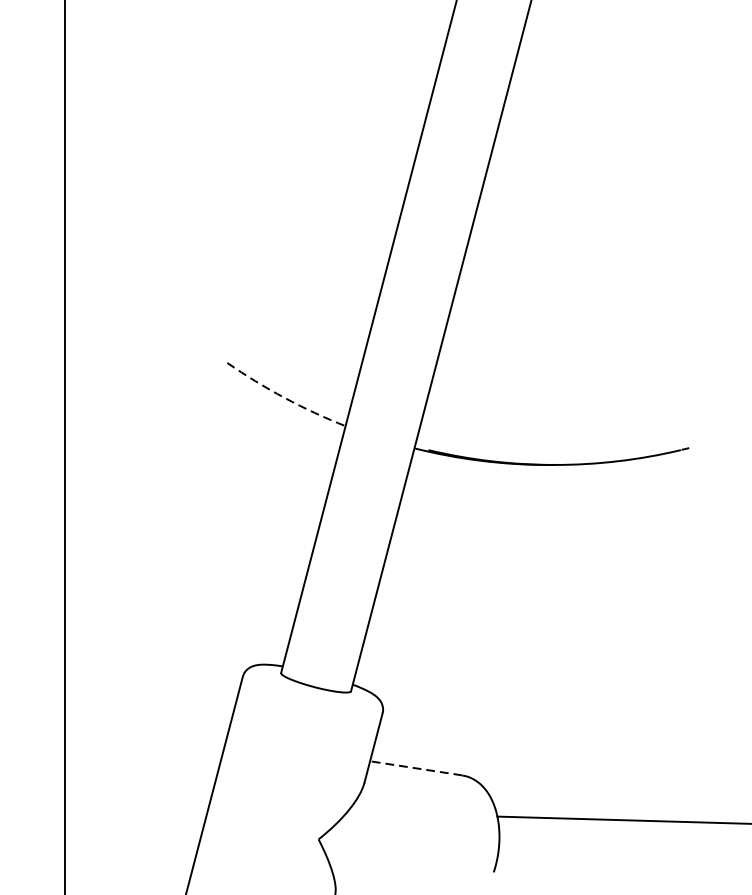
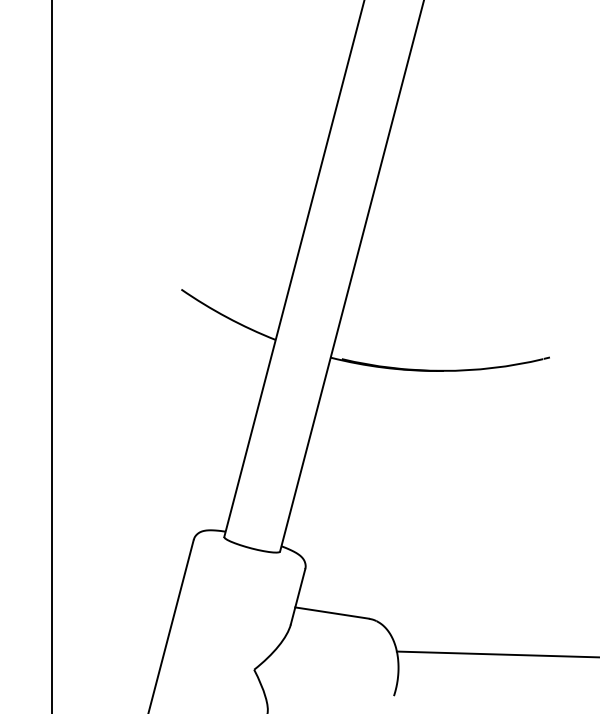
arc: (285, 398) -> (227, 317), dashed -> solid
line: (415, 767) -> (331, 612), dashed -> solid

